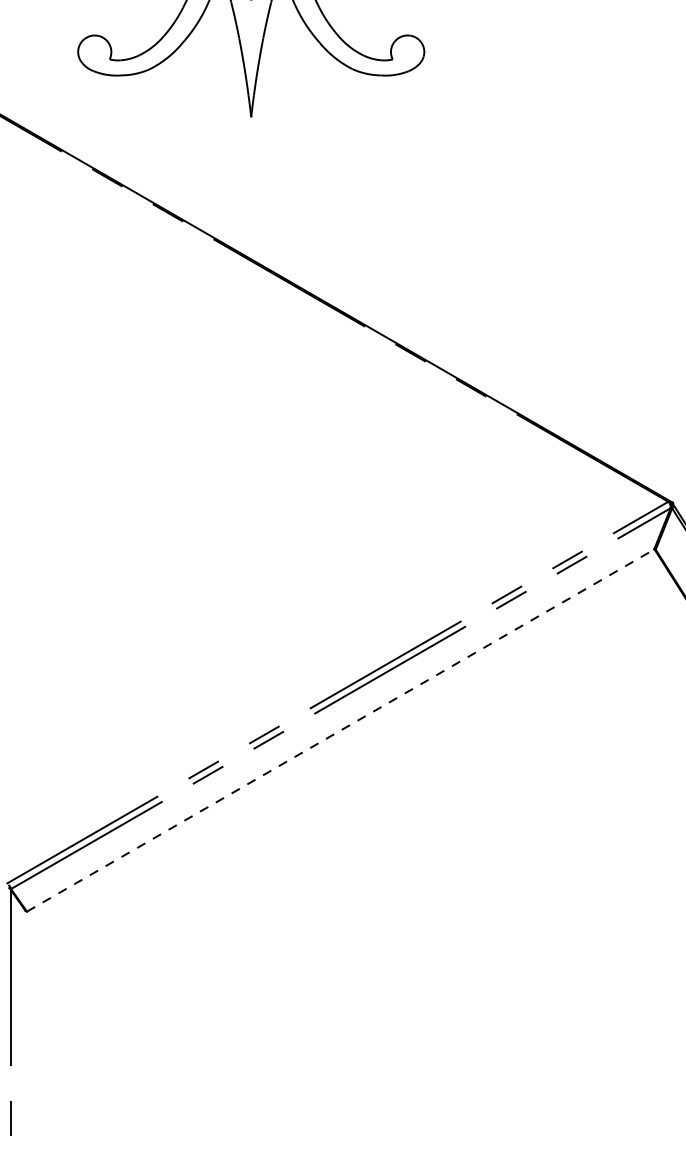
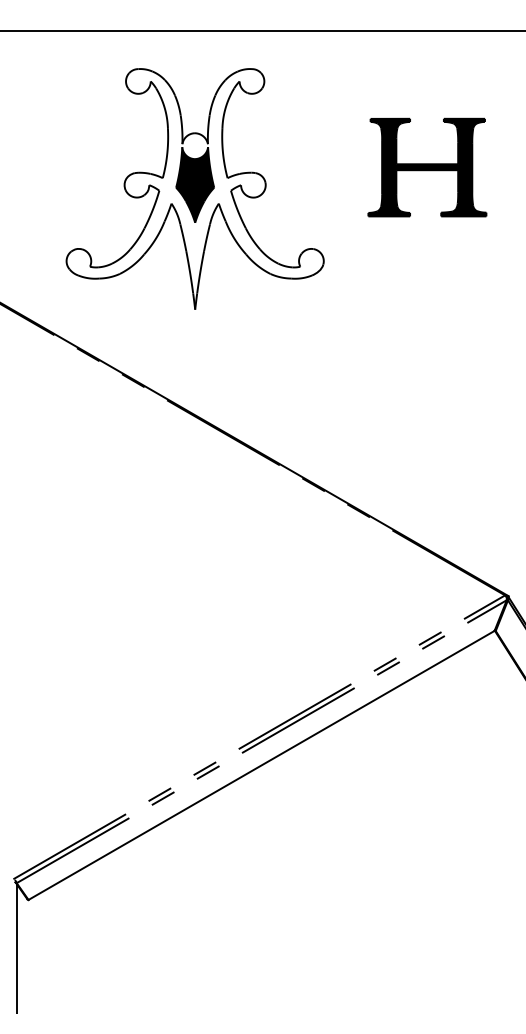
line: (341, 730) -> (262, 765), dashed -> solid

